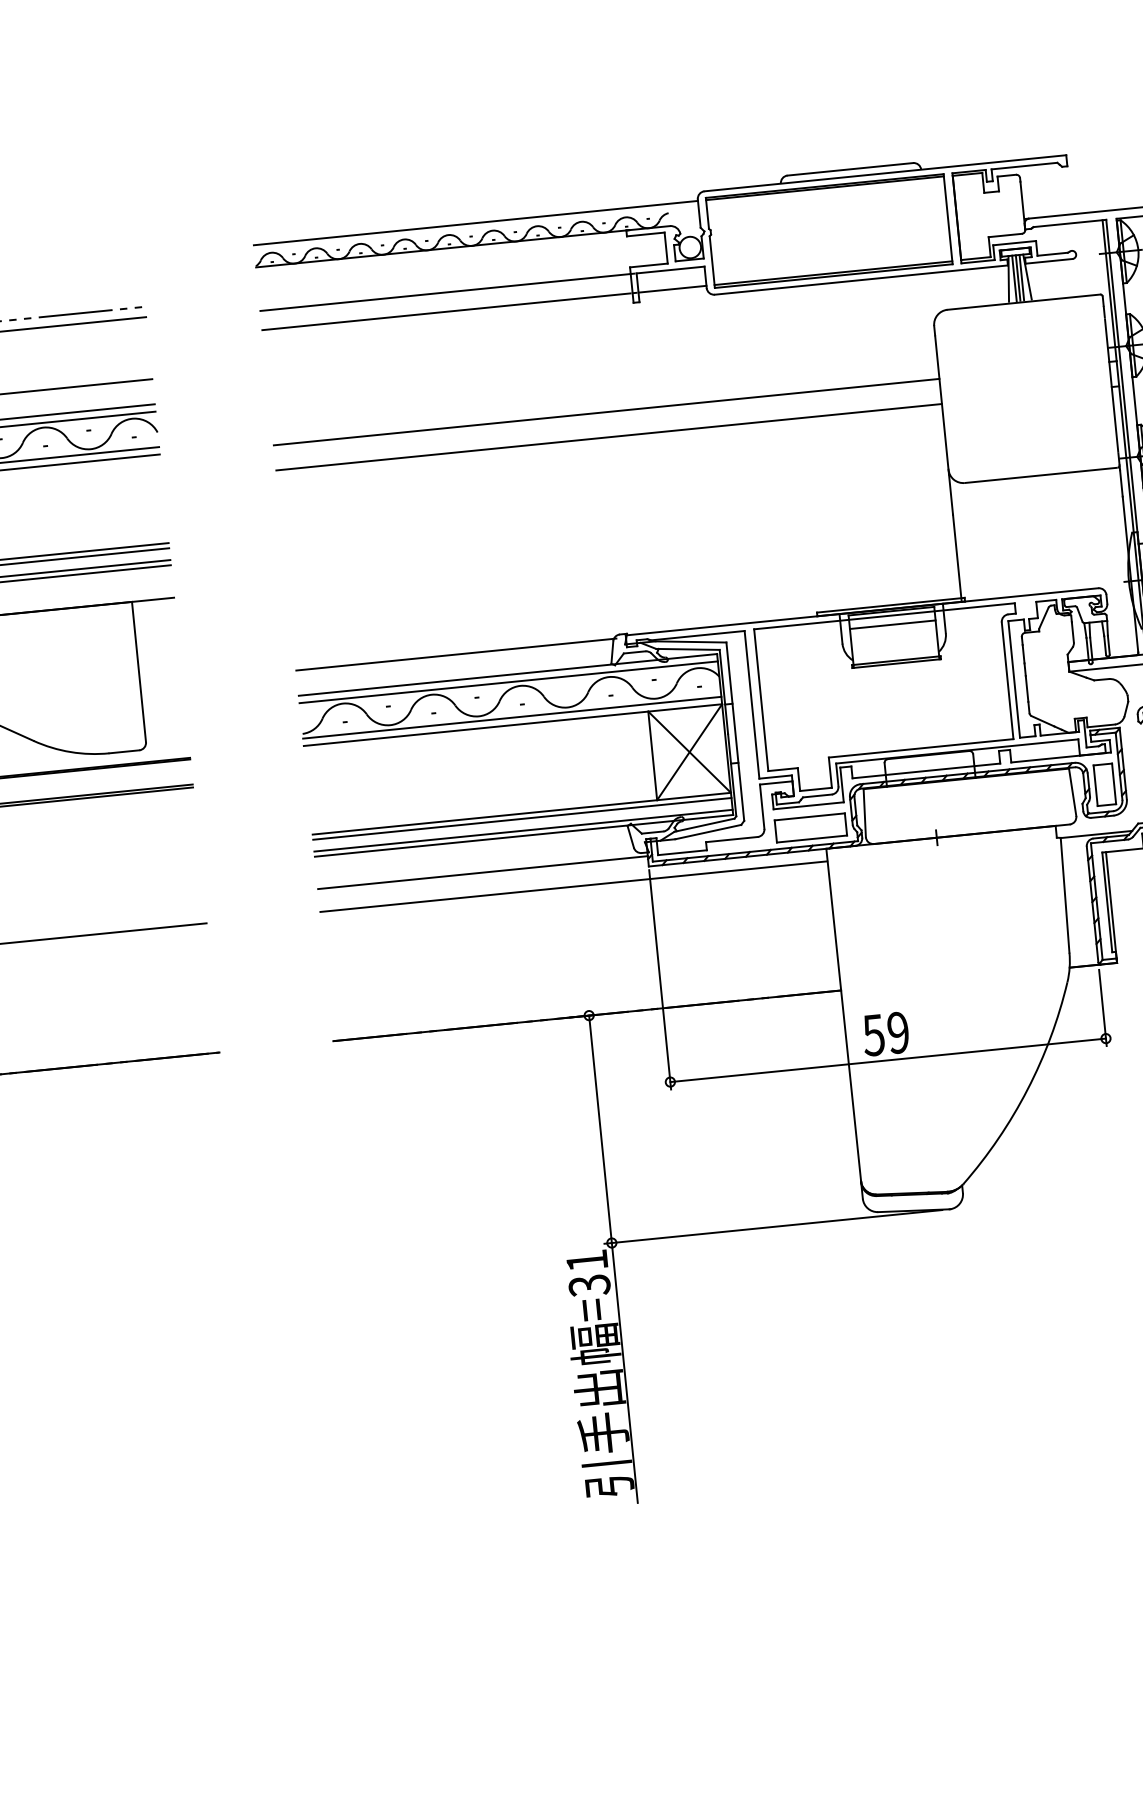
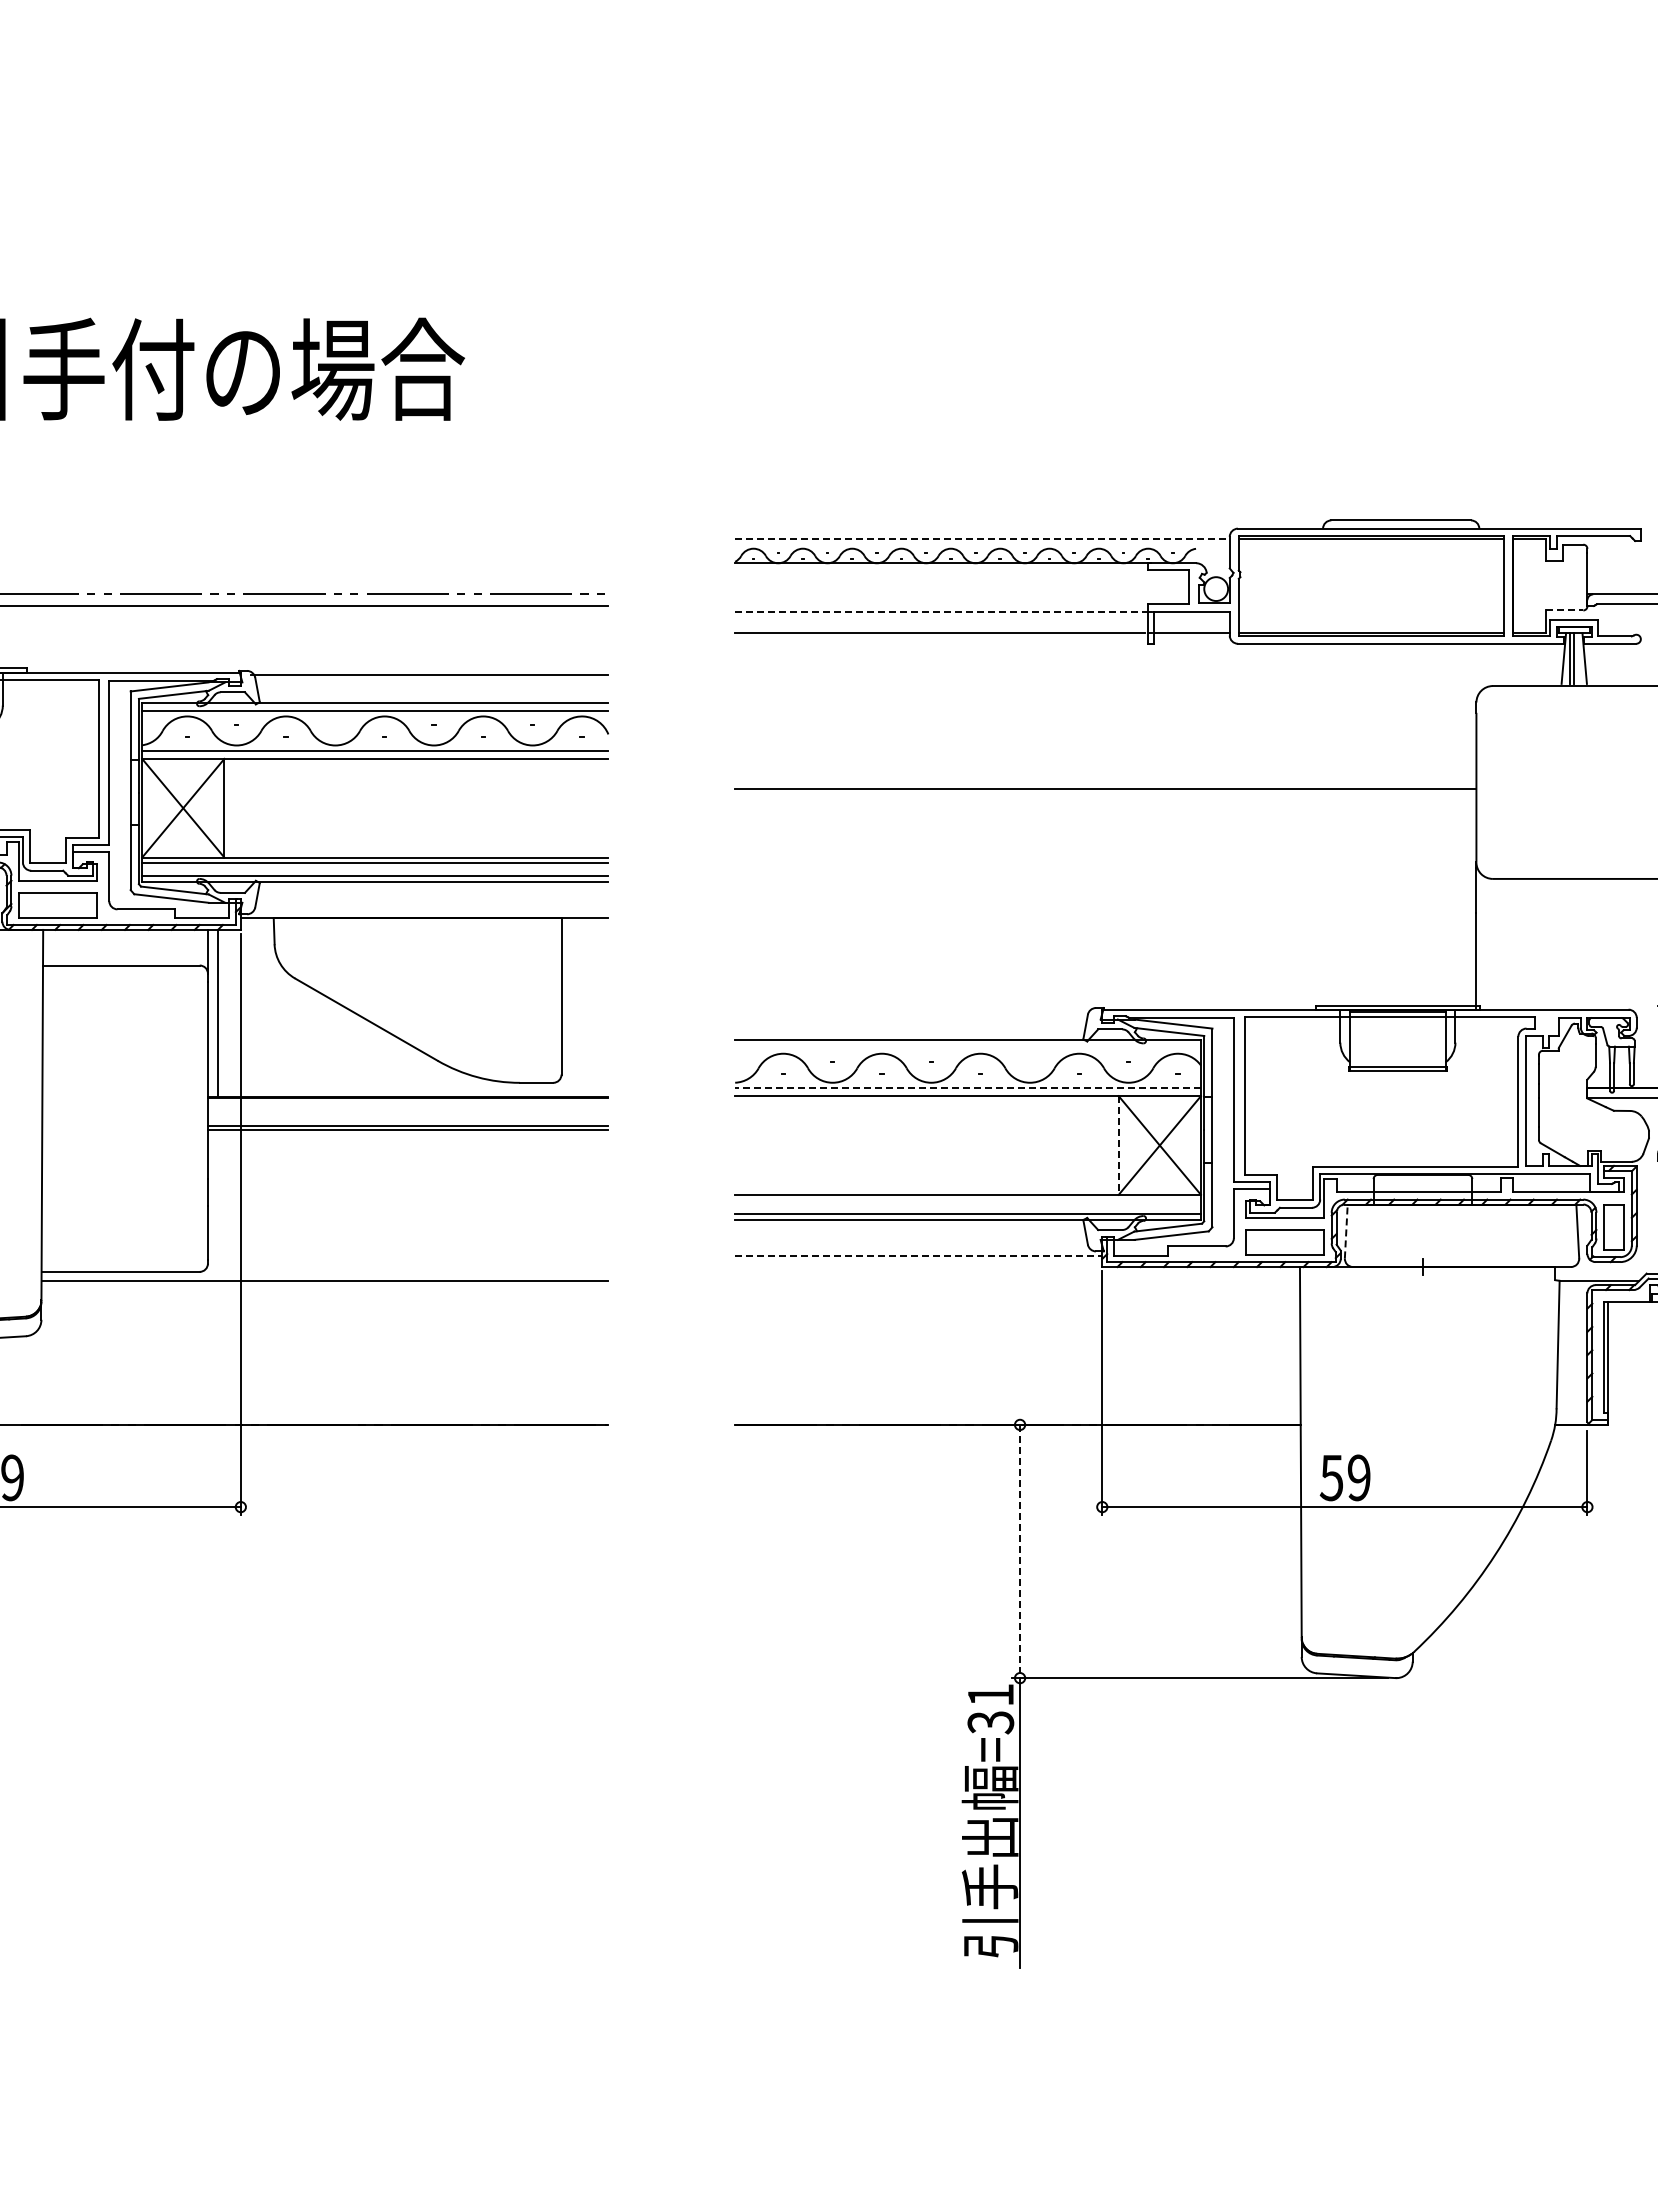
line: (475, 223) -> (982, 538), solid -> dashed
line: (1005, 235) -> (1564, 610), solid -> dashed
line: (1021, 277) -> (1578, 658), removed
line: (445, 292) -> (941, 611), solid -> dashed
line: (606, 412) -> (1105, 761), removed
line: (892, 624) -> (1397, 1027), removed
line: (456, 654) -> (913, 1012), removed
line: (508, 682) -> (967, 1048), removed
line: (512, 717) -> (968, 1087), solid -> dashed
line: (652, 756) -> (1118, 1146), solid -> dashed
line: (864, 812) -> (1346, 1231), solid -> dashed
line: (521, 818) -> (967, 1200), removed
line: (482, 872) -> (918, 1255), solid -> dashed
line: (573, 887) -> (1017, 1281), removed
line: (600, 1129) -> (1020, 1551), solid -> dashed

